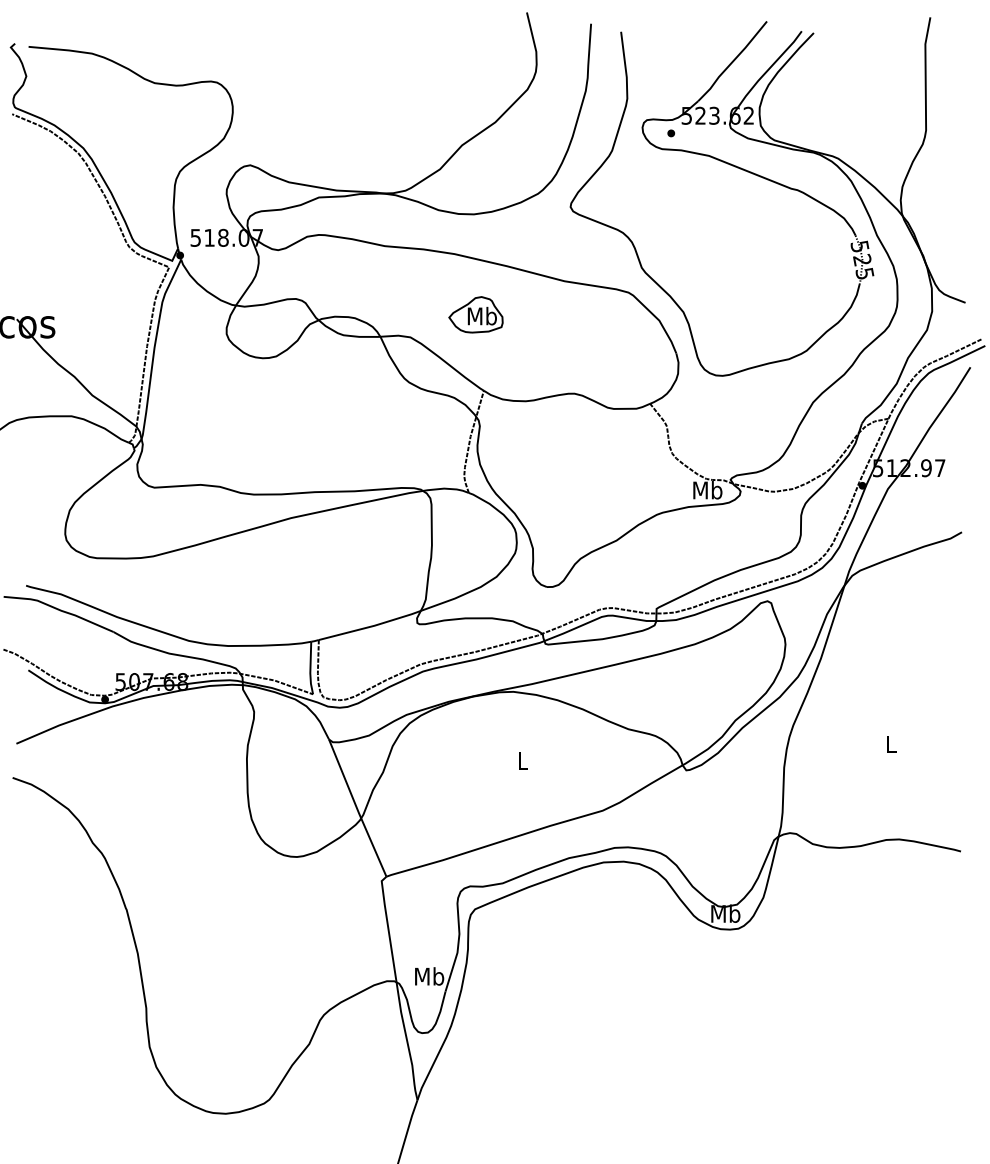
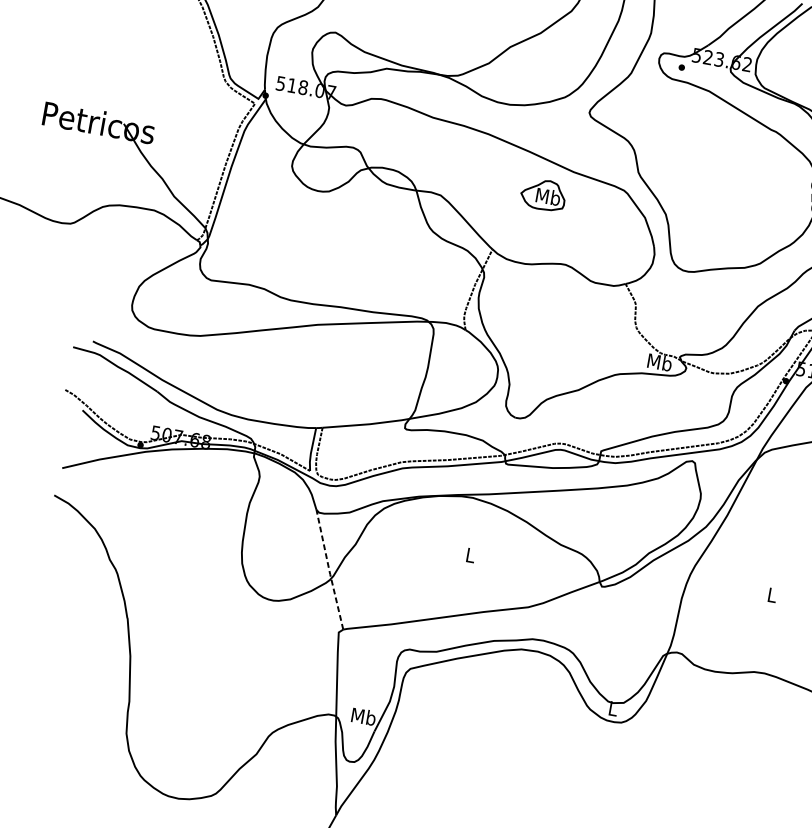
part: (475, 314) -> (543, 194), moved
line: (357, 808) -> (329, 570), solid -> dashed
text: (725, 913) -> (613, 708), Mb -> L

